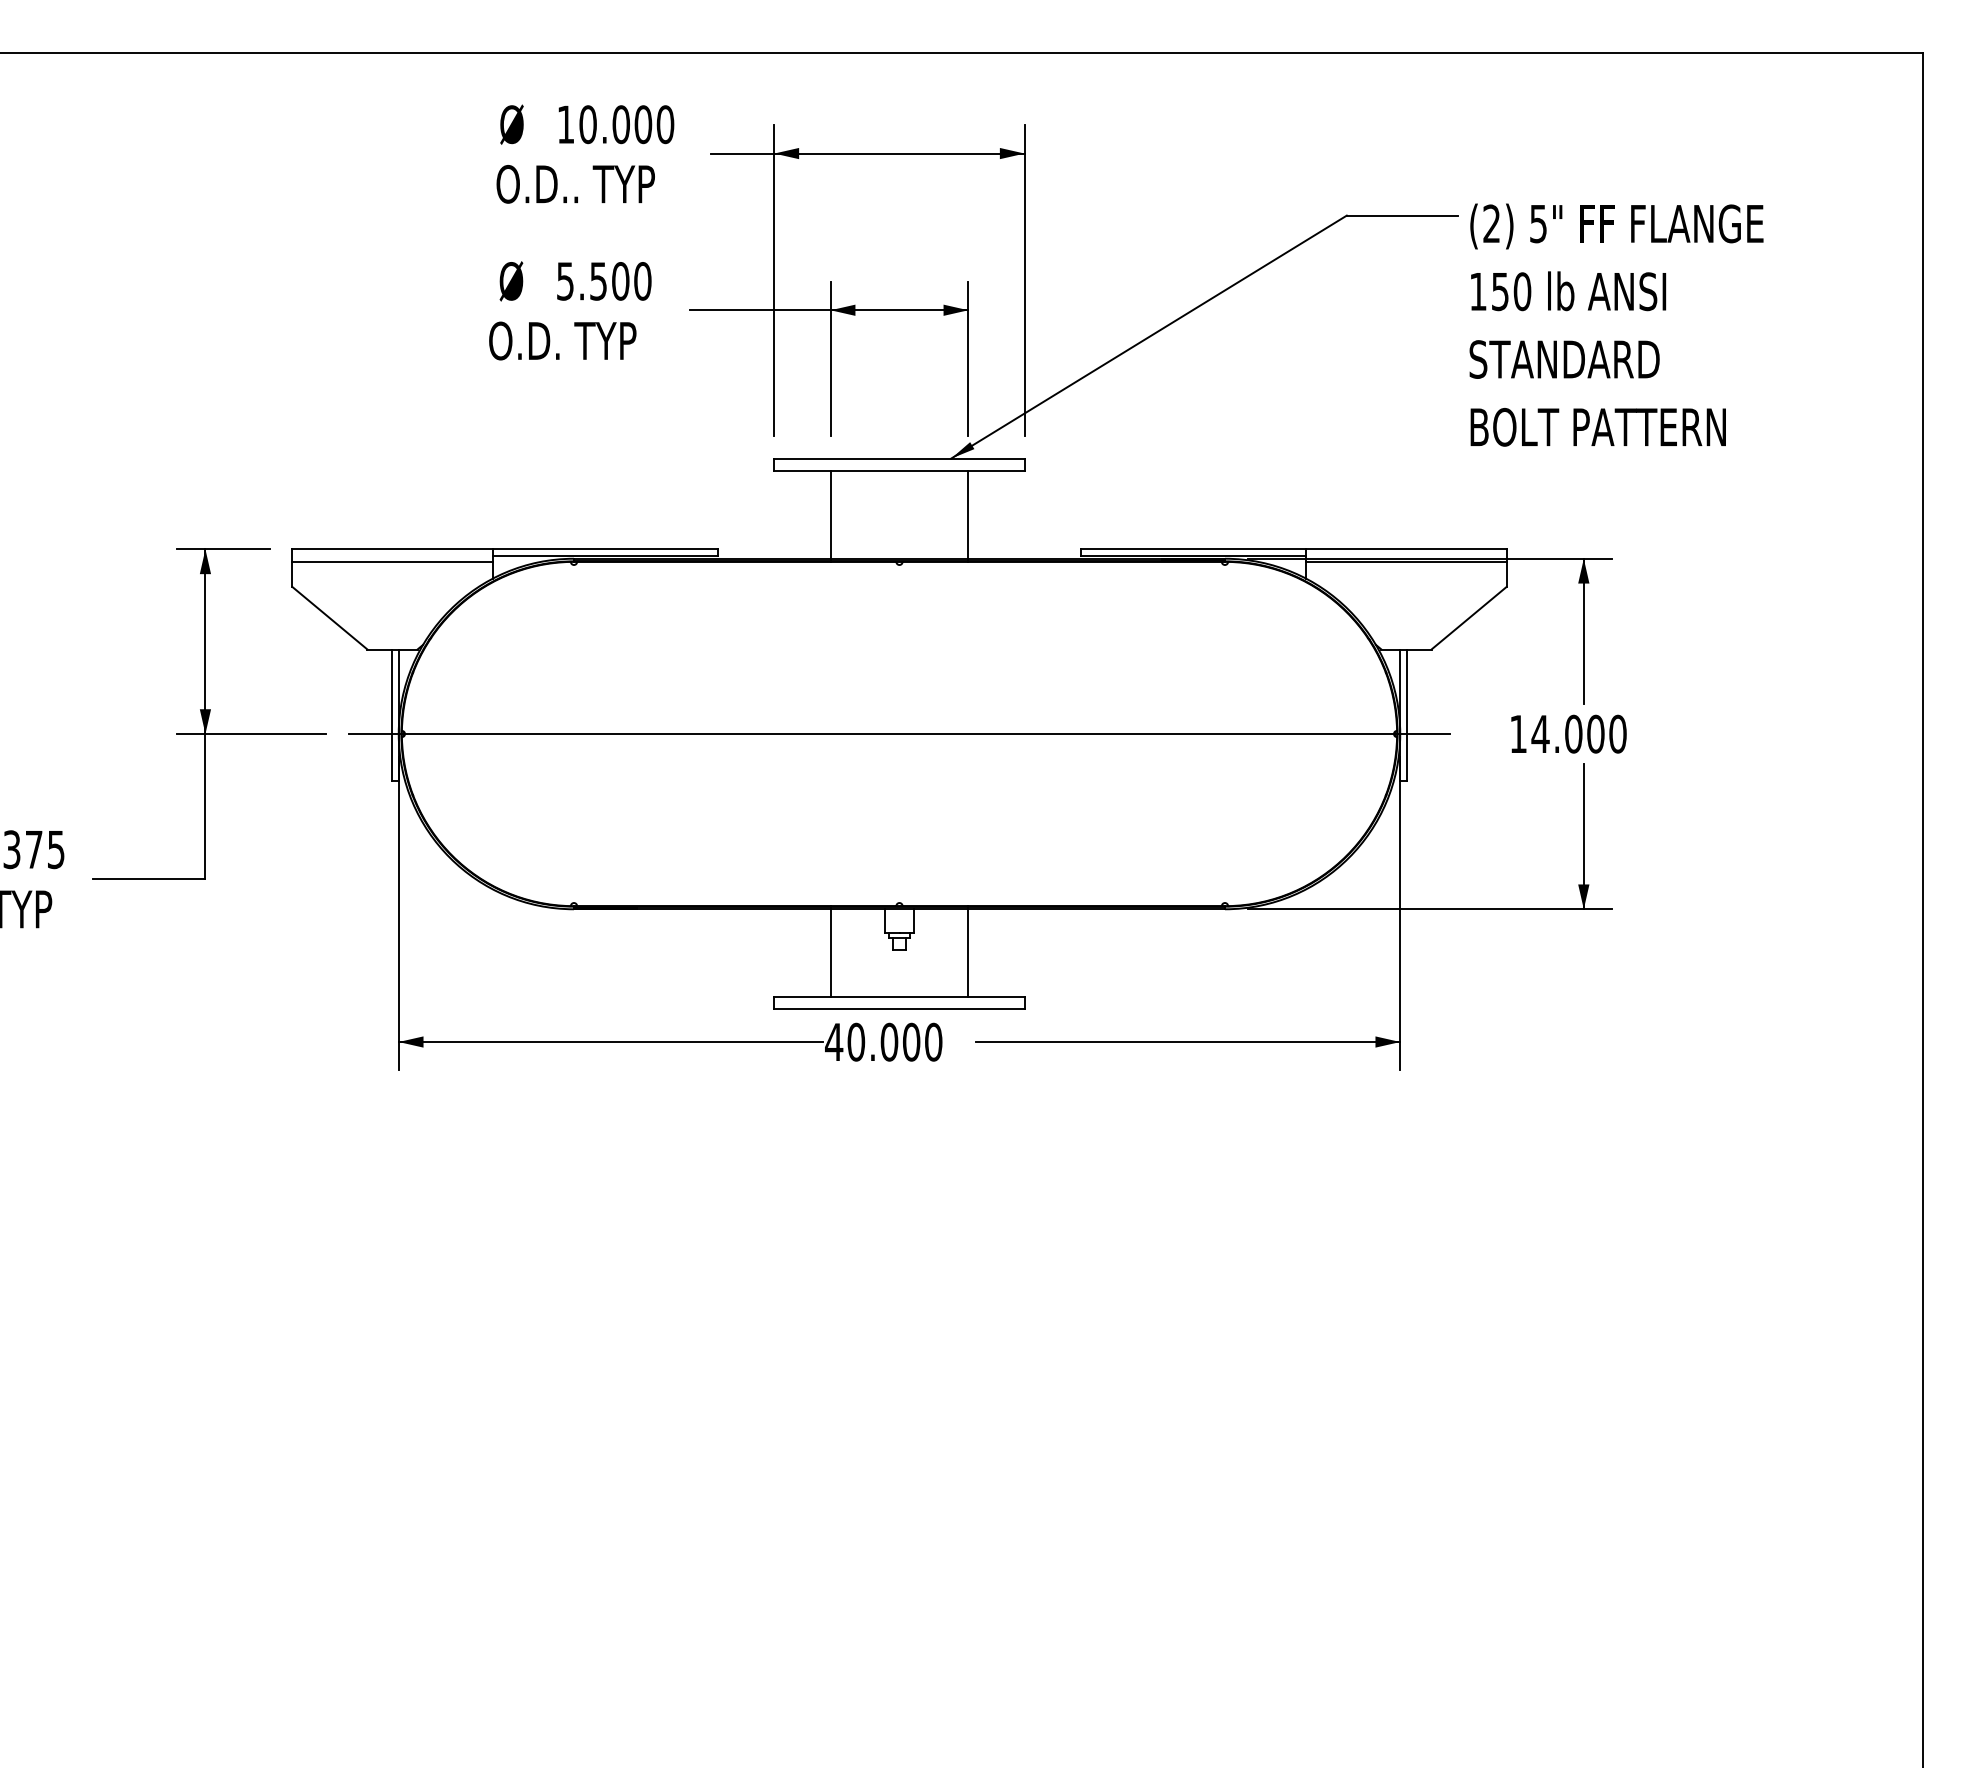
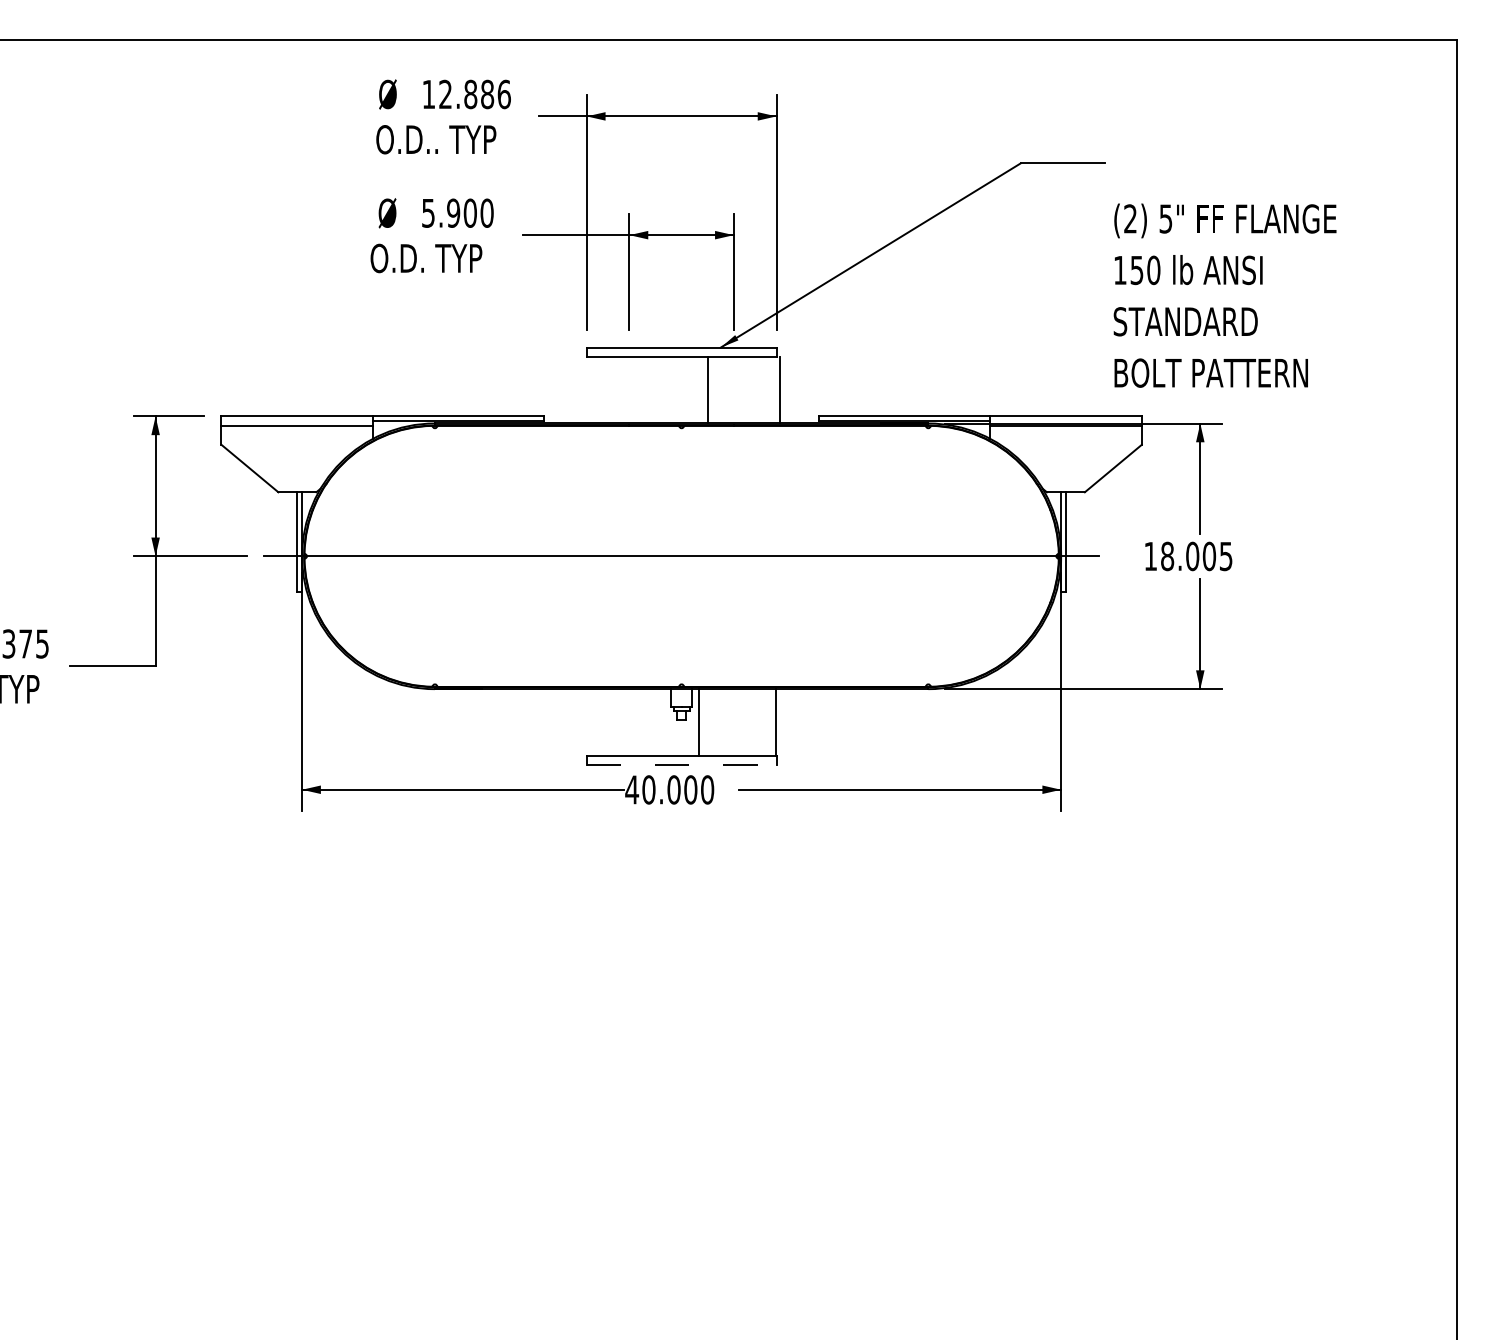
text: (626, 124) -> (474, 94), 10.000 -> 12.886
text: (598, 281) -> (453, 213), 5.500 -> 5.900
text: (1616, 324) -> (1225, 295), moved
line: (830, 514) -> (708, 389), moved
line: (968, 514) -> (780, 389), moved
text: (1578, 733) -> (1196, 555), 14.000 -> 18.005
line: (830, 952) -> (699, 721), moved
line: (968, 952) -> (775, 721), moved
line: (899, 1009) -> (681, 765), solid -> dashed

